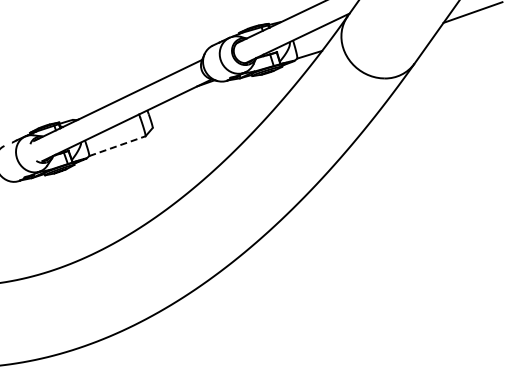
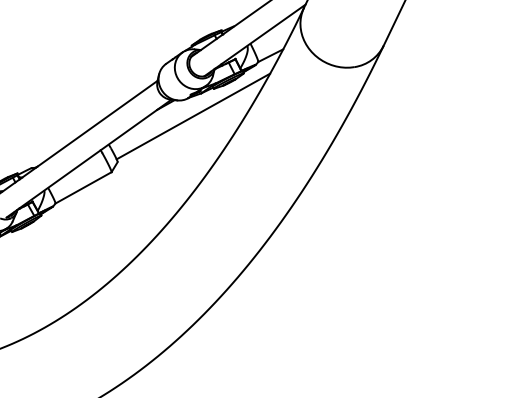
line: (229, 98) -> (193, 116), added
line: (117, 146) -> (83, 188), dashed -> solid

